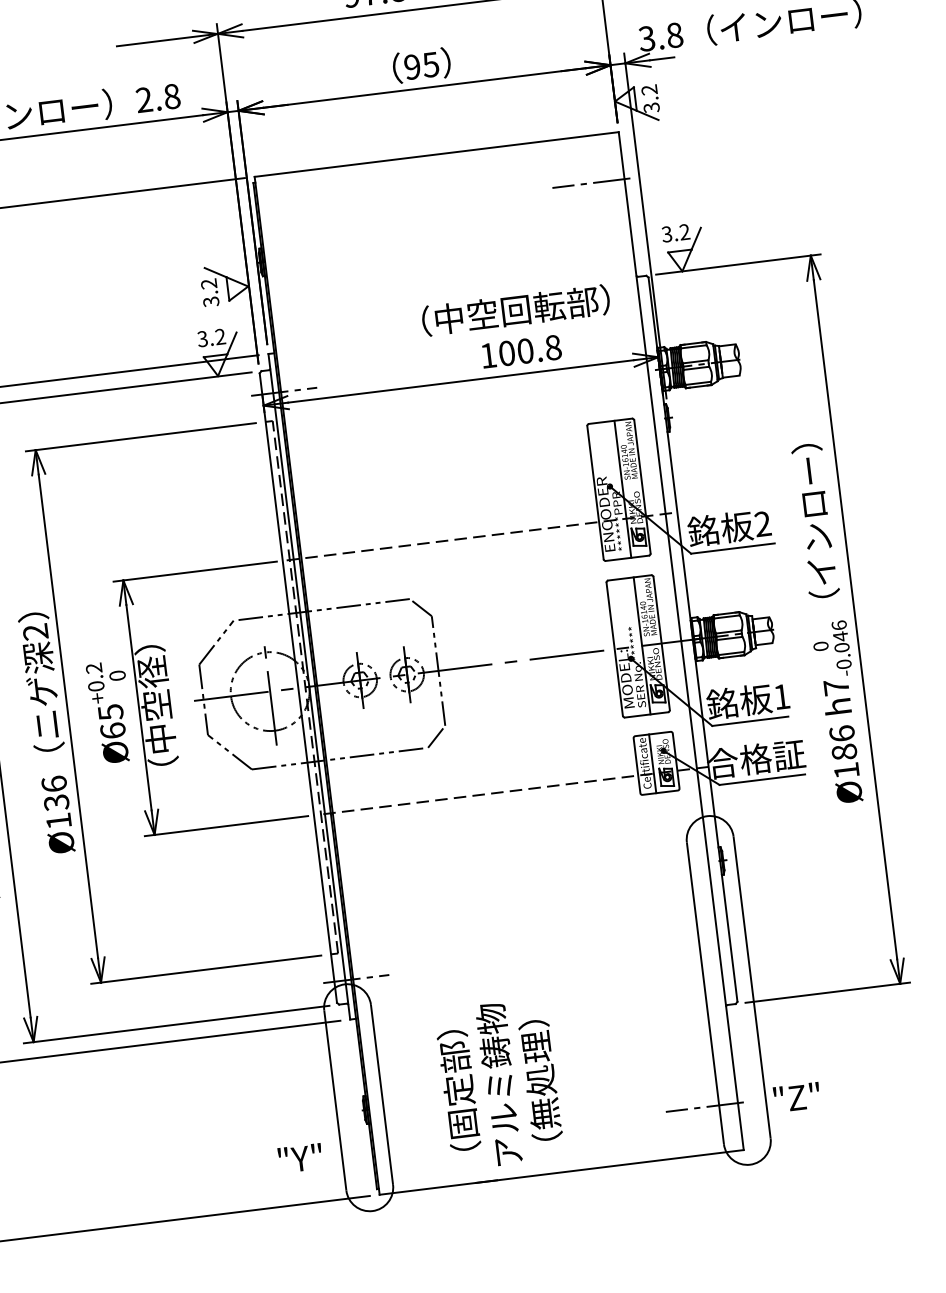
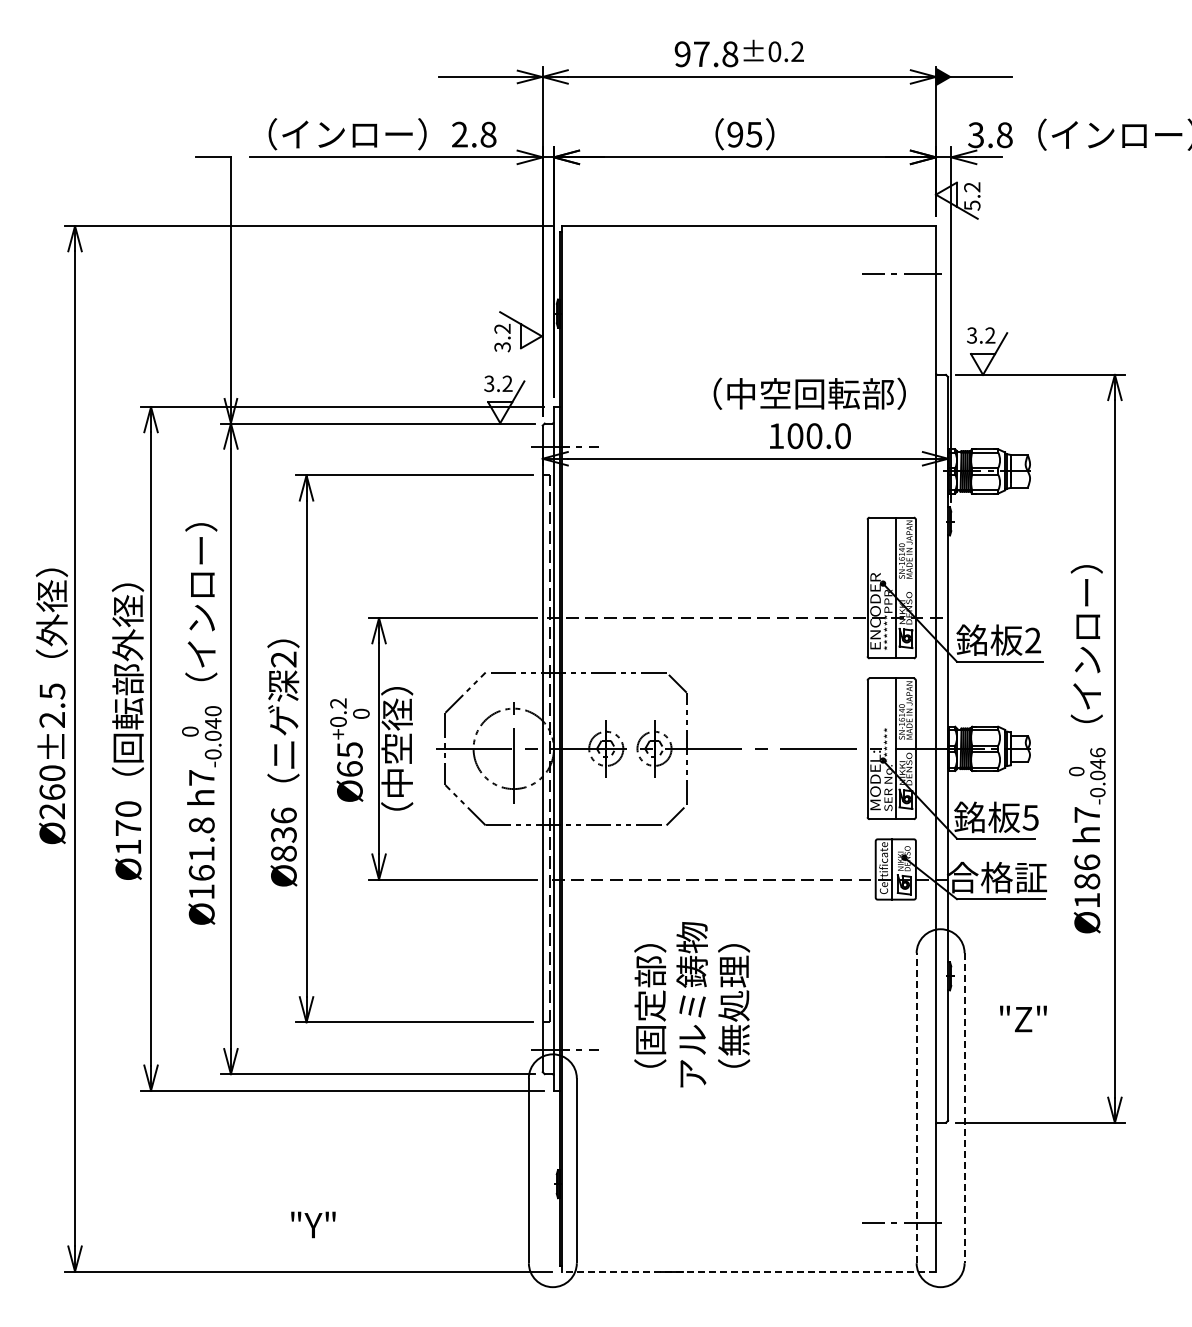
text: (650, 106) -> (971, 204), 3.2 -> 5.2
text: (552, 347) -> (842, 435), 100.8 -> 100.0
text: (781, 696) -> (1030, 817), 1 -> 5
text: (58, 821) -> (283, 853), Ø136 -> Ø836
line: (752, 987) -> (964, 1108), solid -> dashed
line: (705, 993) -> (916, 1108), solid -> dashed
text: (499, 1084) -> (692, 1004), moved
text: (797, 1096) -> (1023, 1018), moved
text: (300, 1157) -> (313, 1224), moved
line: (562, 1172) -> (749, 1271), solid -> dashed

